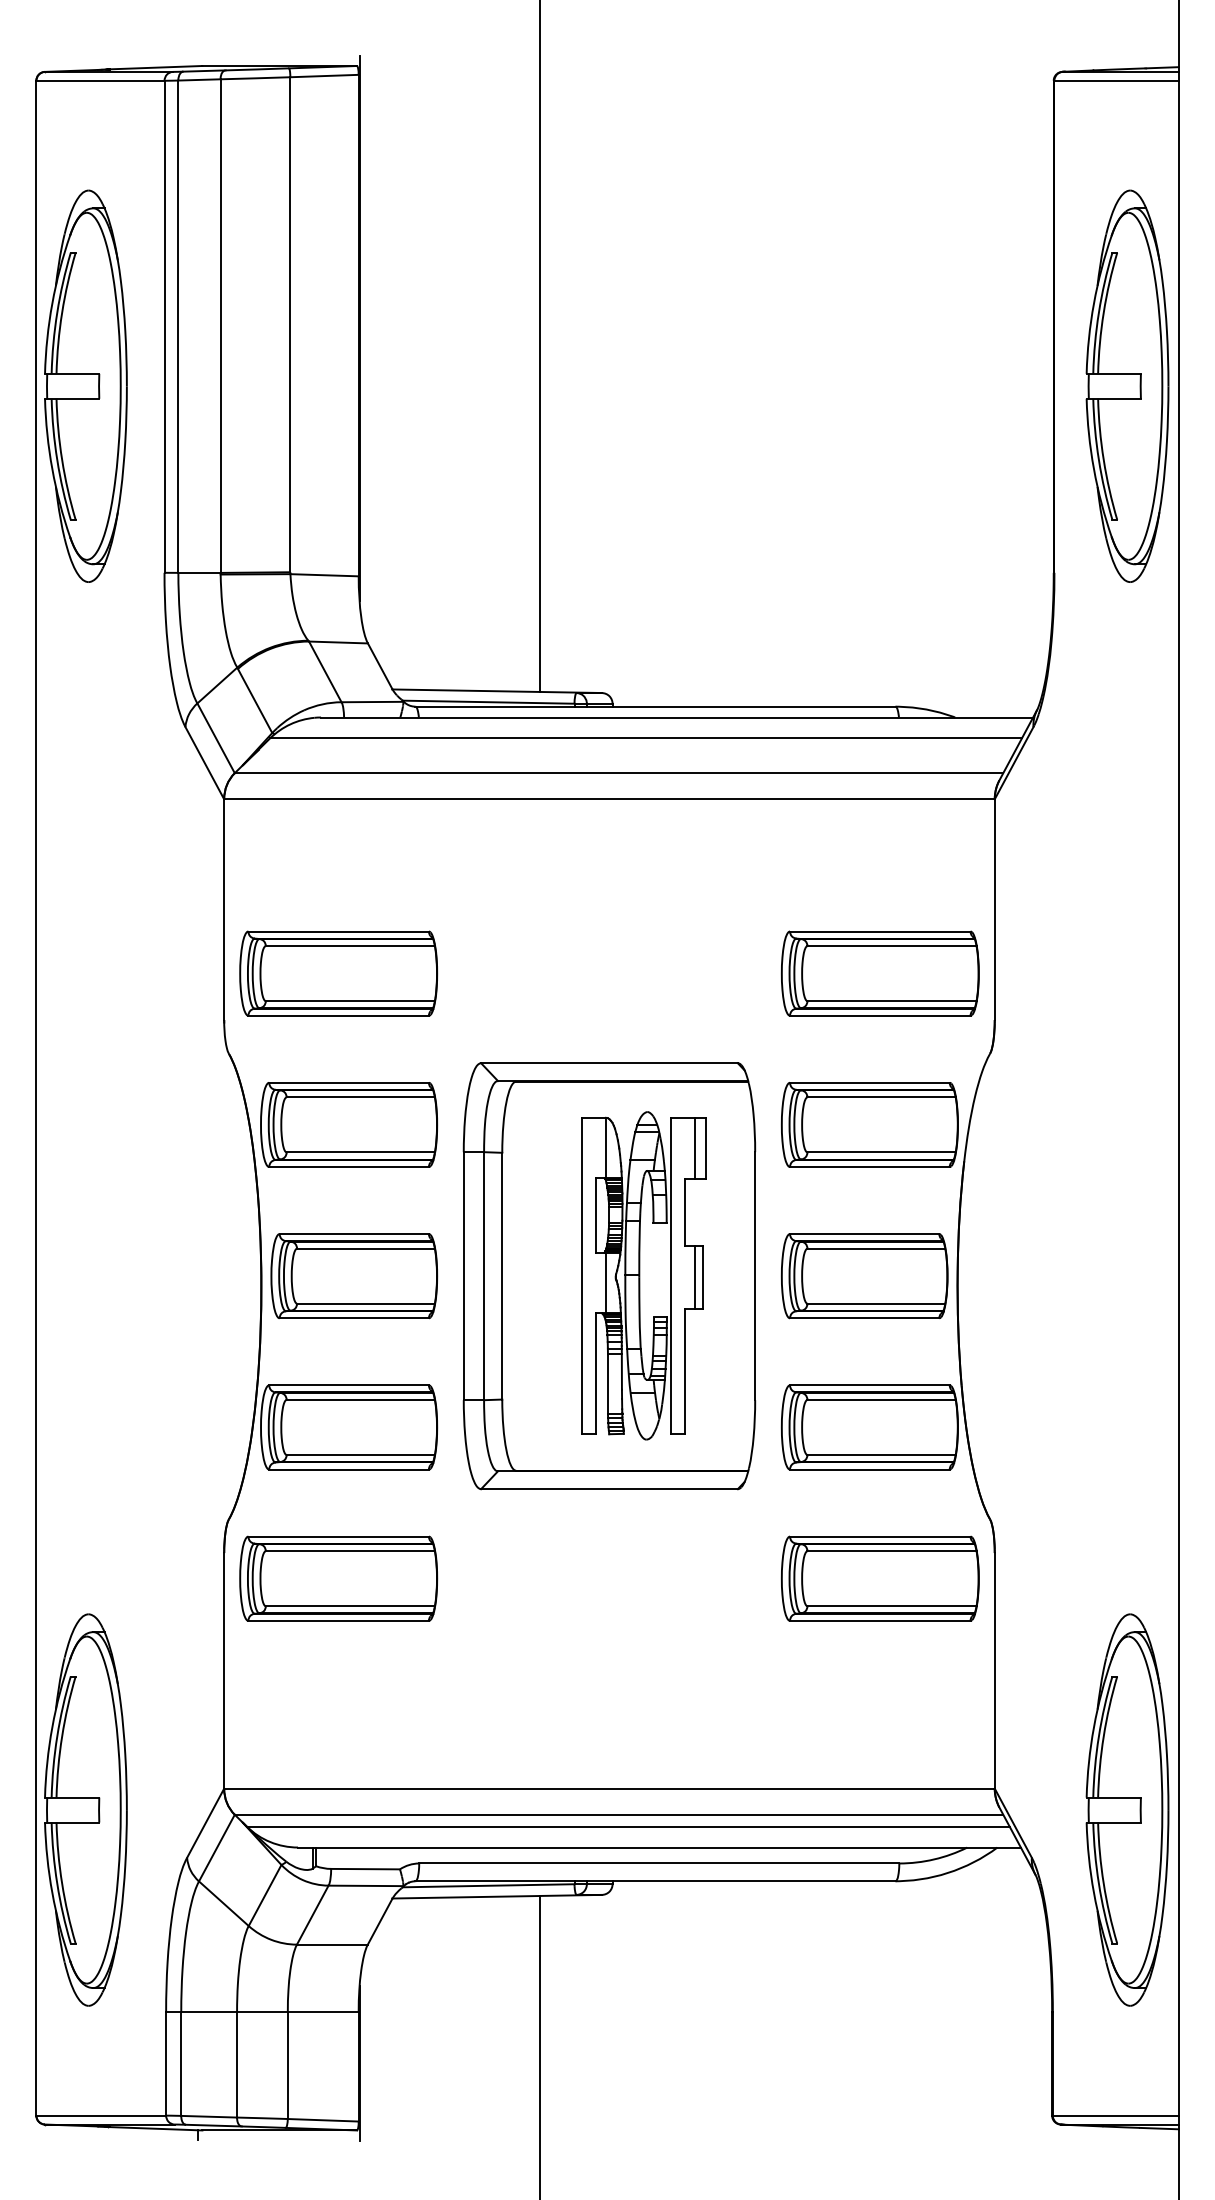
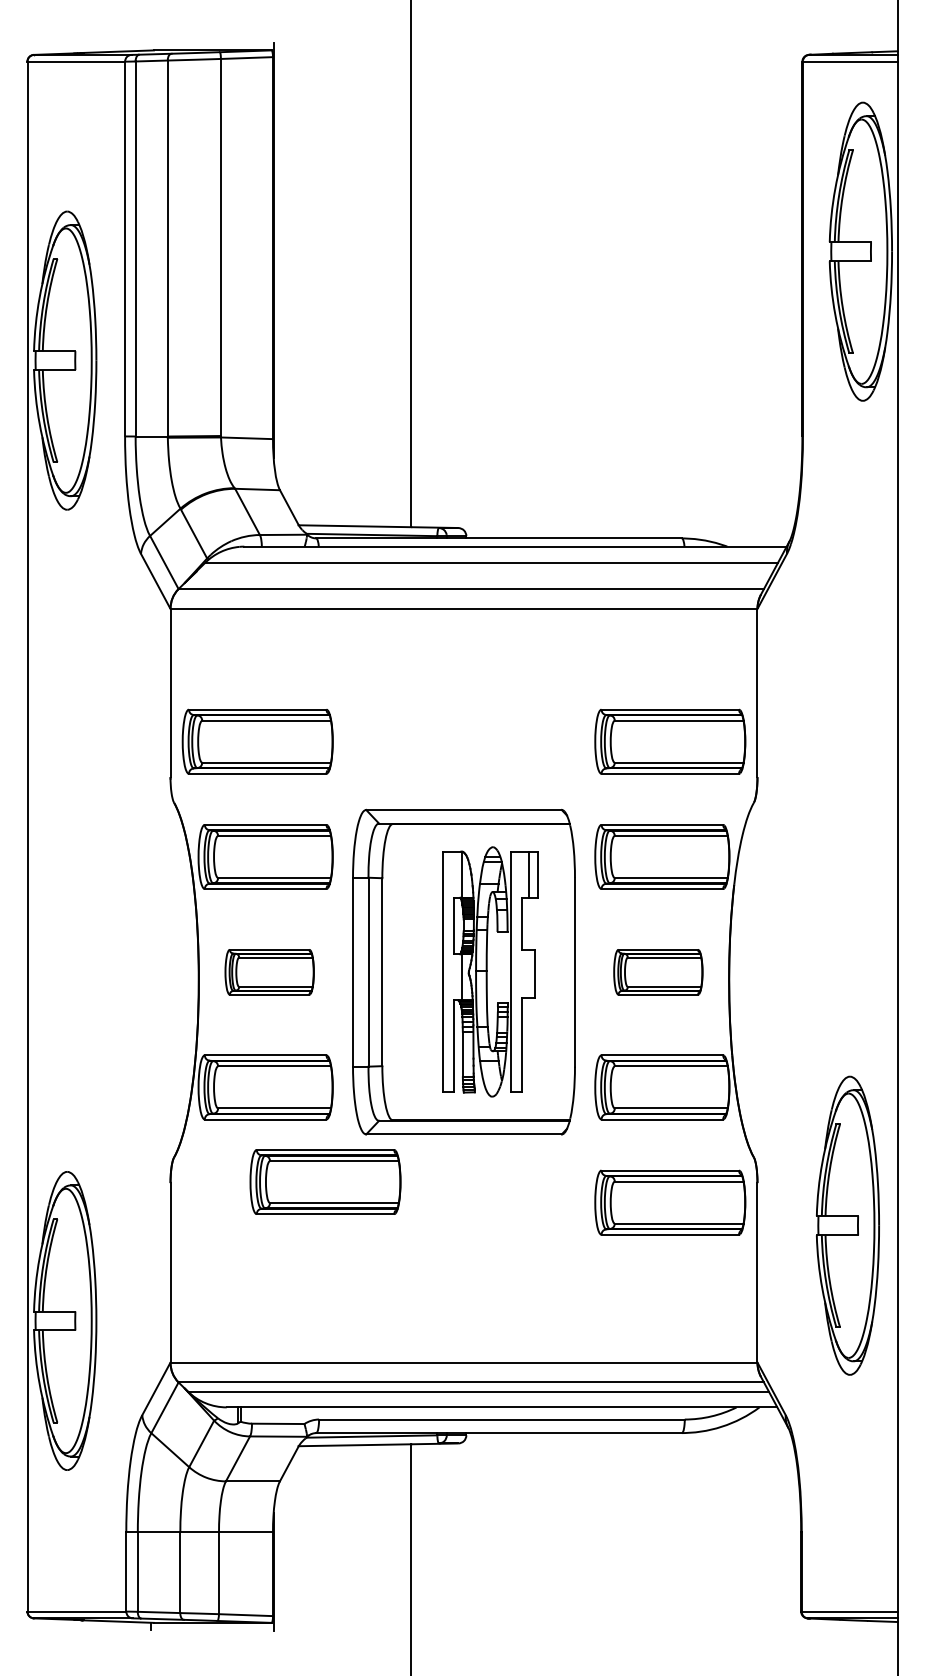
part: (85, 385) -> (64, 360), moved
part: (1127, 385) -> (860, 251), moved
part: (354, 1276) -> (269, 972), size x0.7
part: (864, 1276) -> (658, 972), size x0.7
line: (695, 1277) -> (529, 973), removed
part: (338, 1578) -> (325, 1181), moved
part: (85, 1809) -> (64, 1320), moved
part: (1127, 1809) -> (847, 1225), moved

